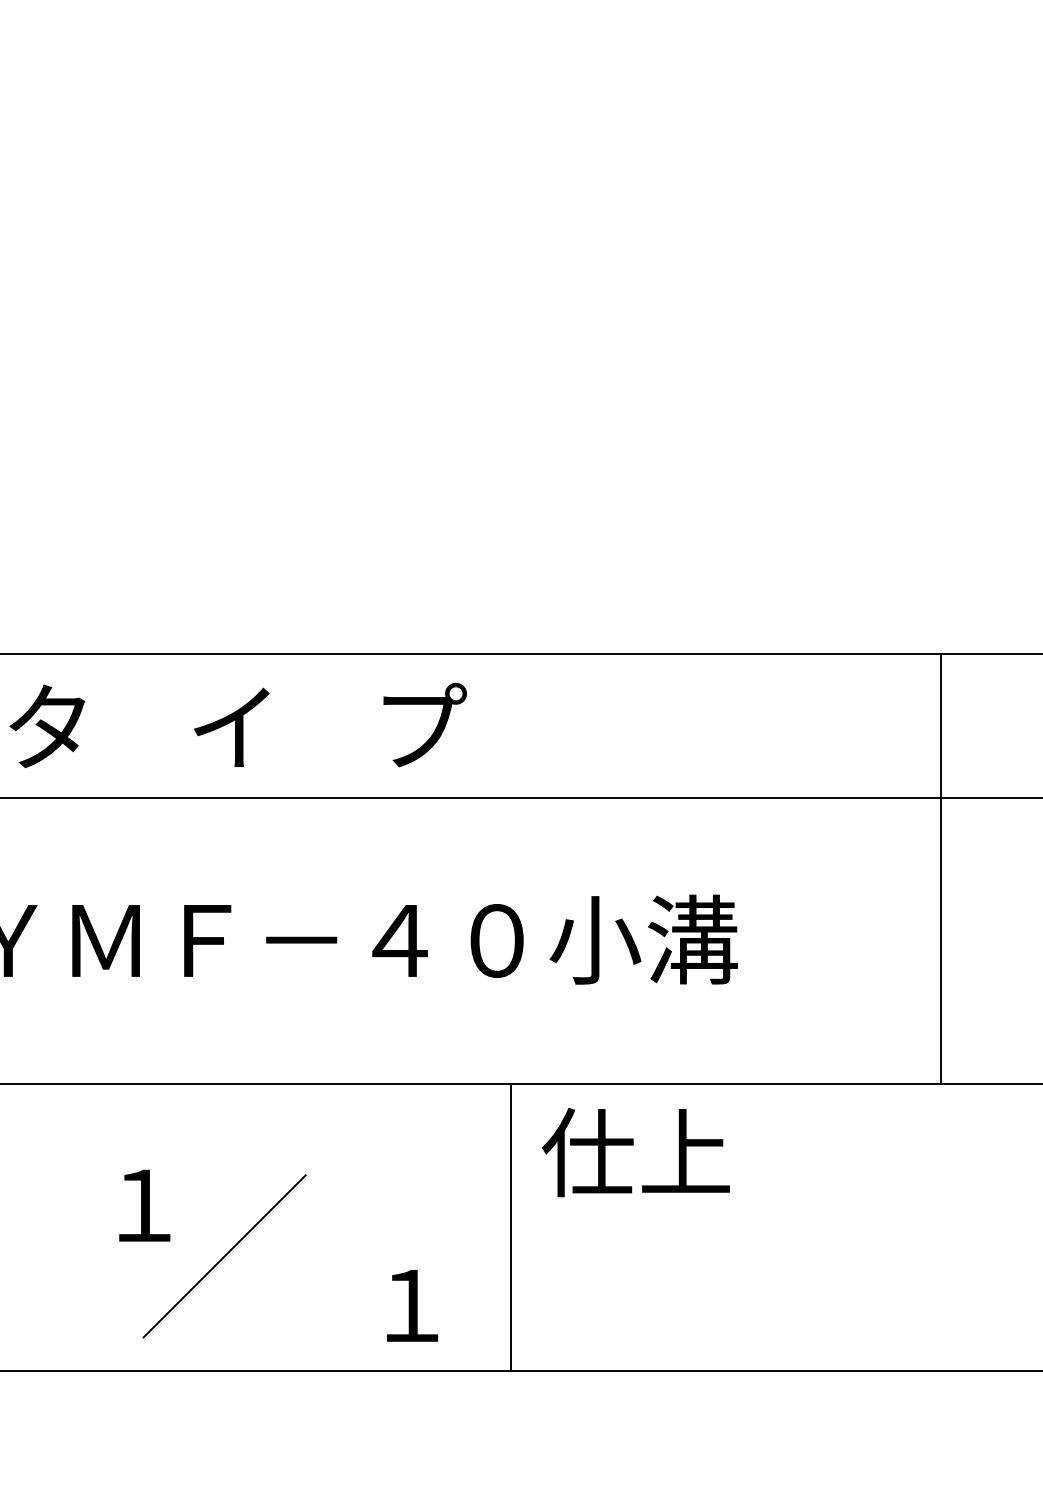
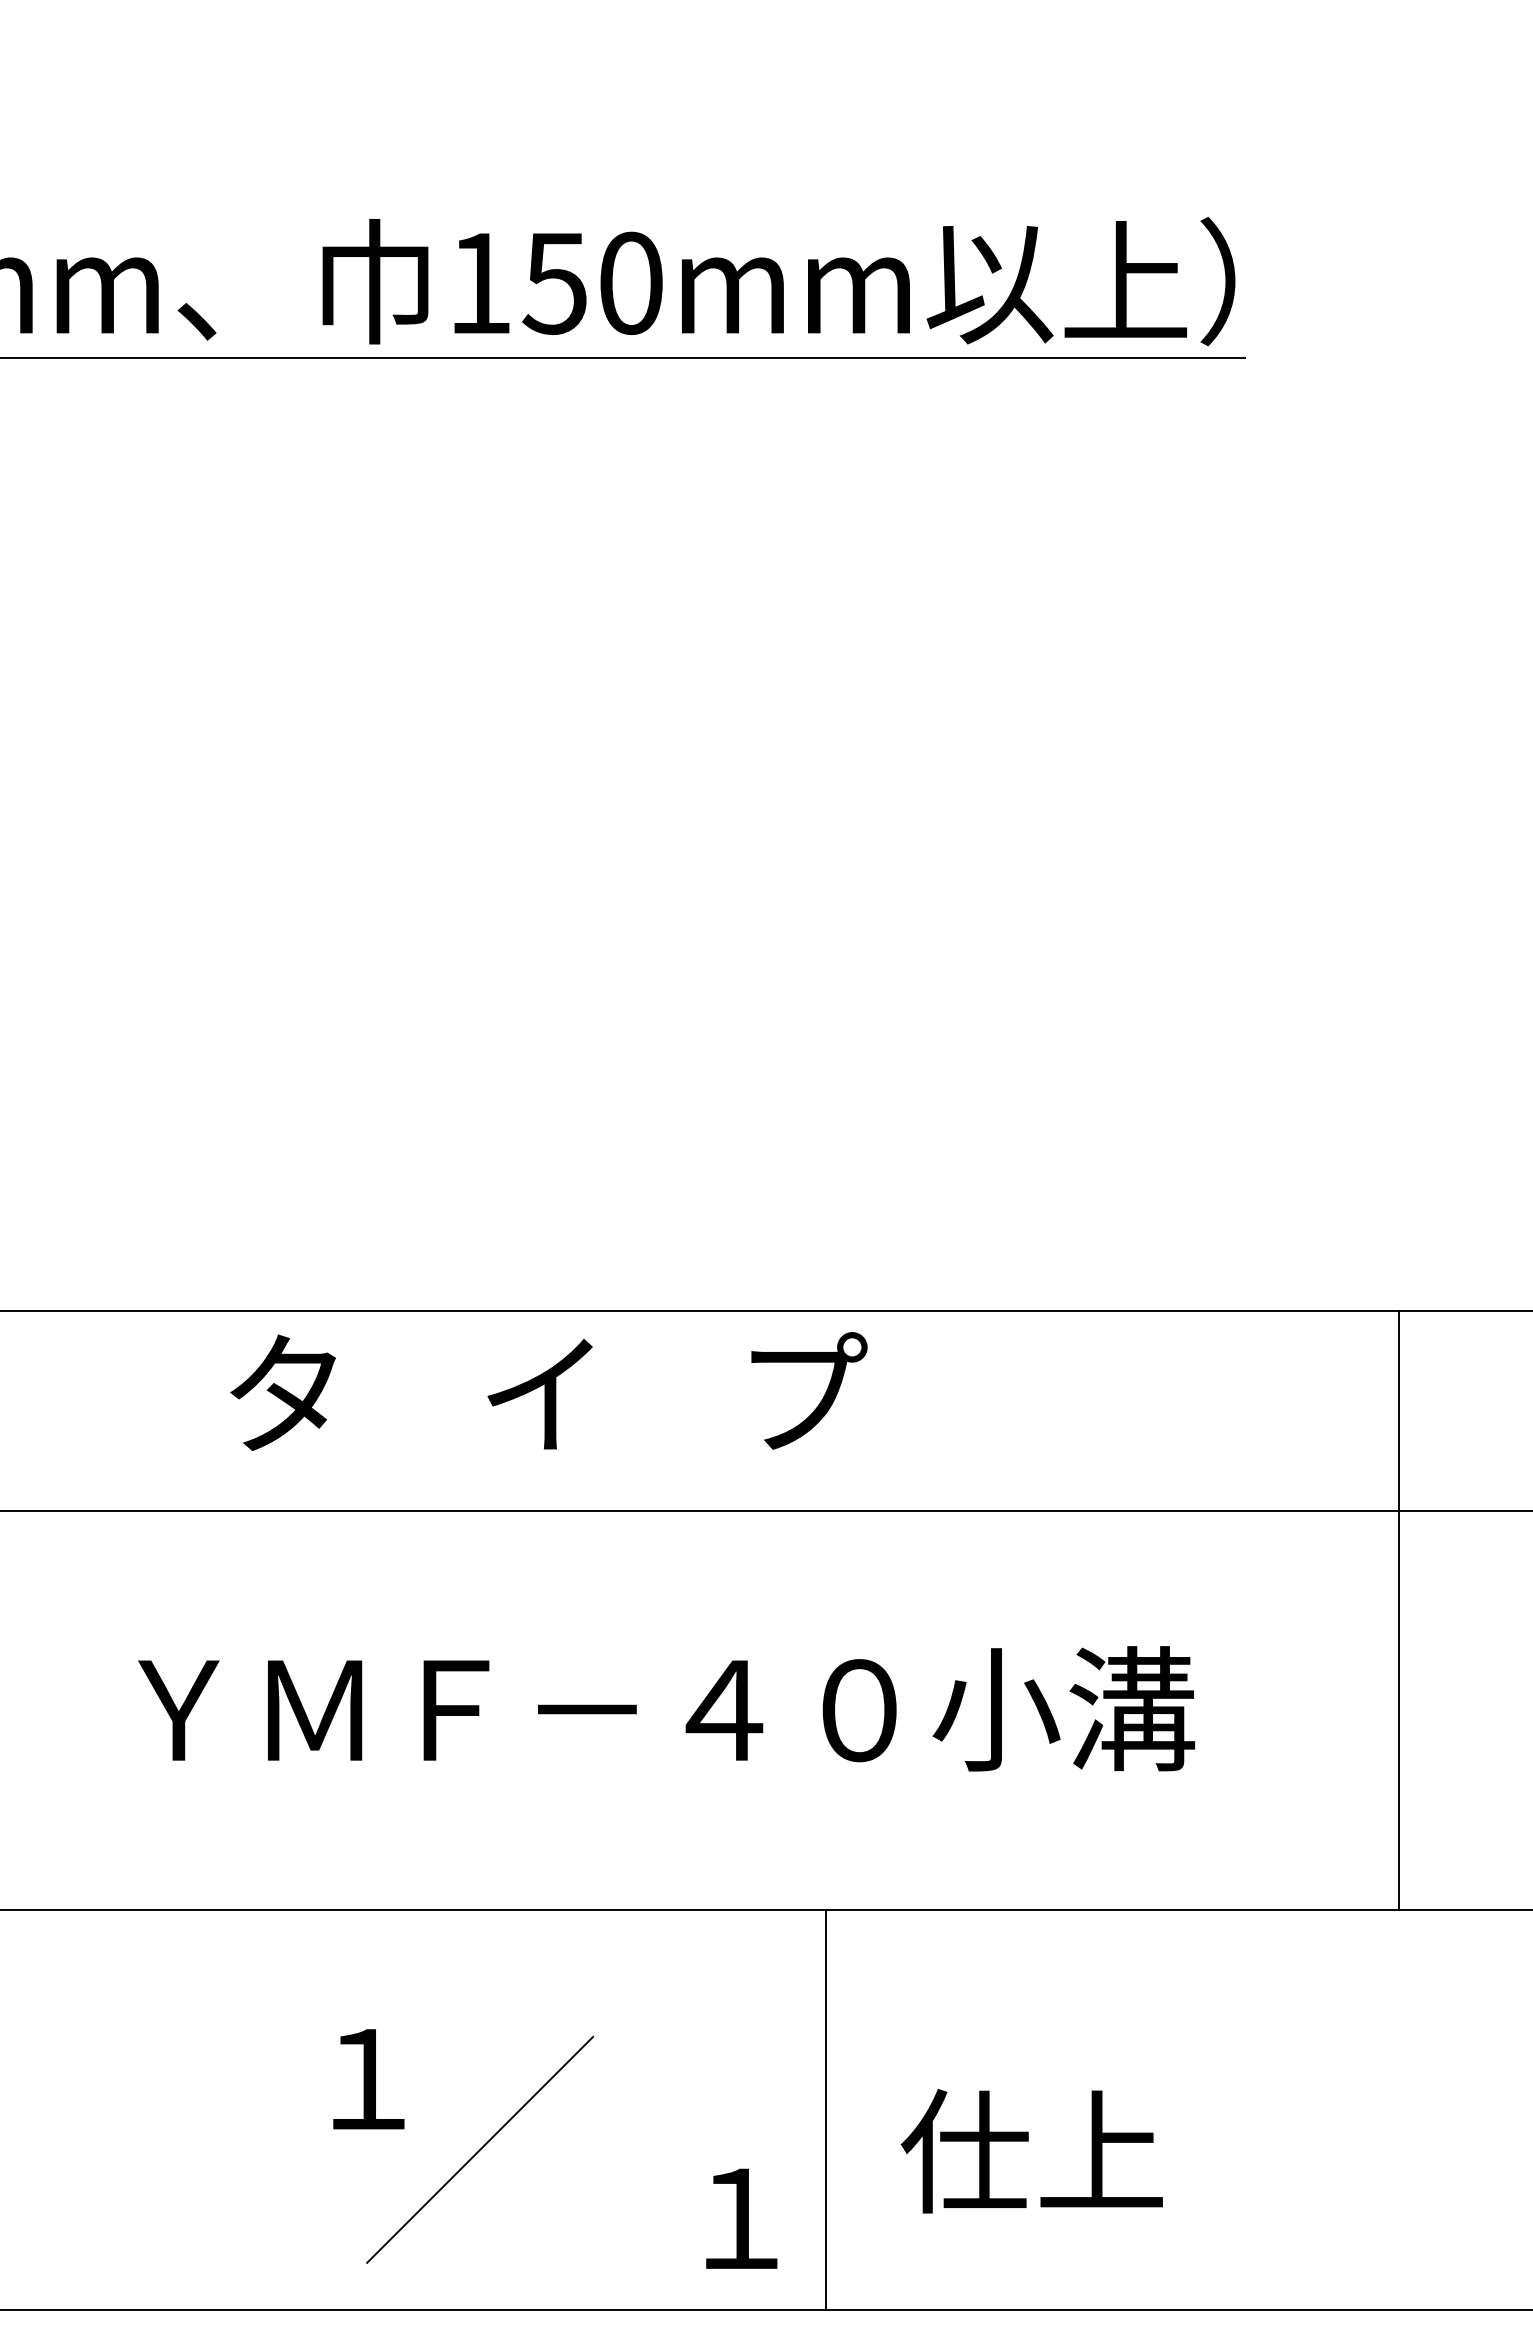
text: (237, 725) -> (548, 1391), moved
line: (941, 869) -> (1399, 1610), moved
text: (635, 1152) -> (1031, 2151), moved
line: (511, 1227) -> (826, 2109), moved

